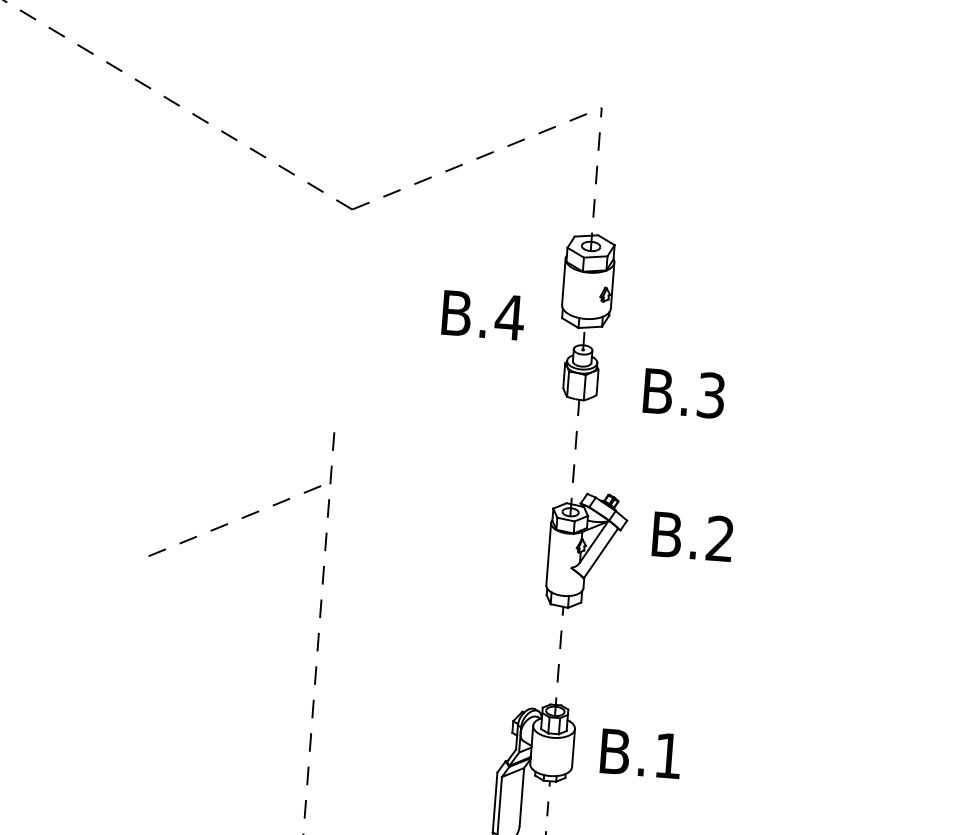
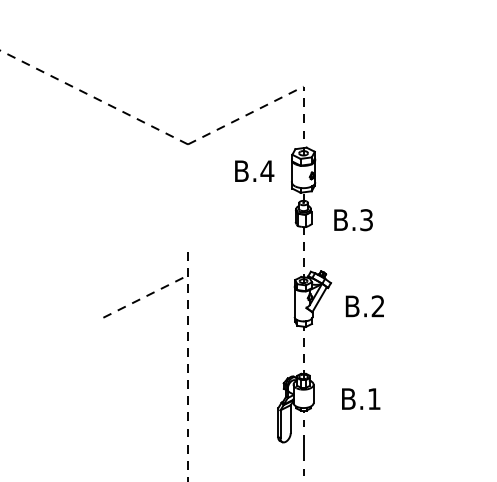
text: (483, 313) -> (254, 170), moved
text: (691, 536) -> (364, 306), moved
text: (641, 752) -> (361, 398), moved

